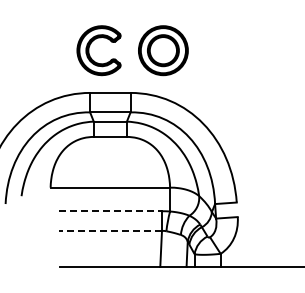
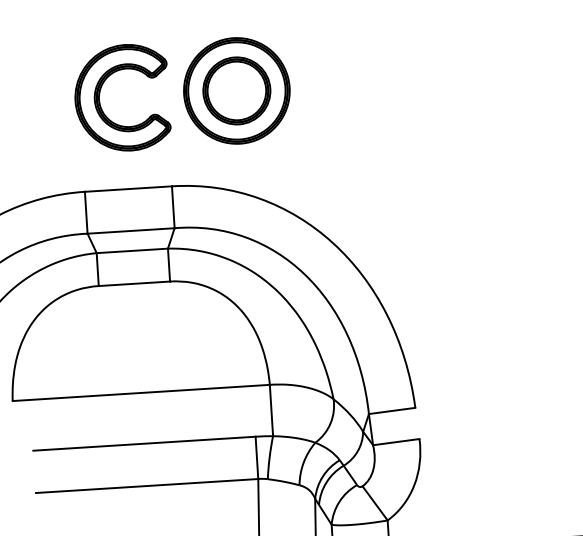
part: (90, 46) -> (103, 90), moved
line: (110, 211) -> (144, 444), dashed -> solid
line: (110, 230) -> (147, 485), dashed -> solid

